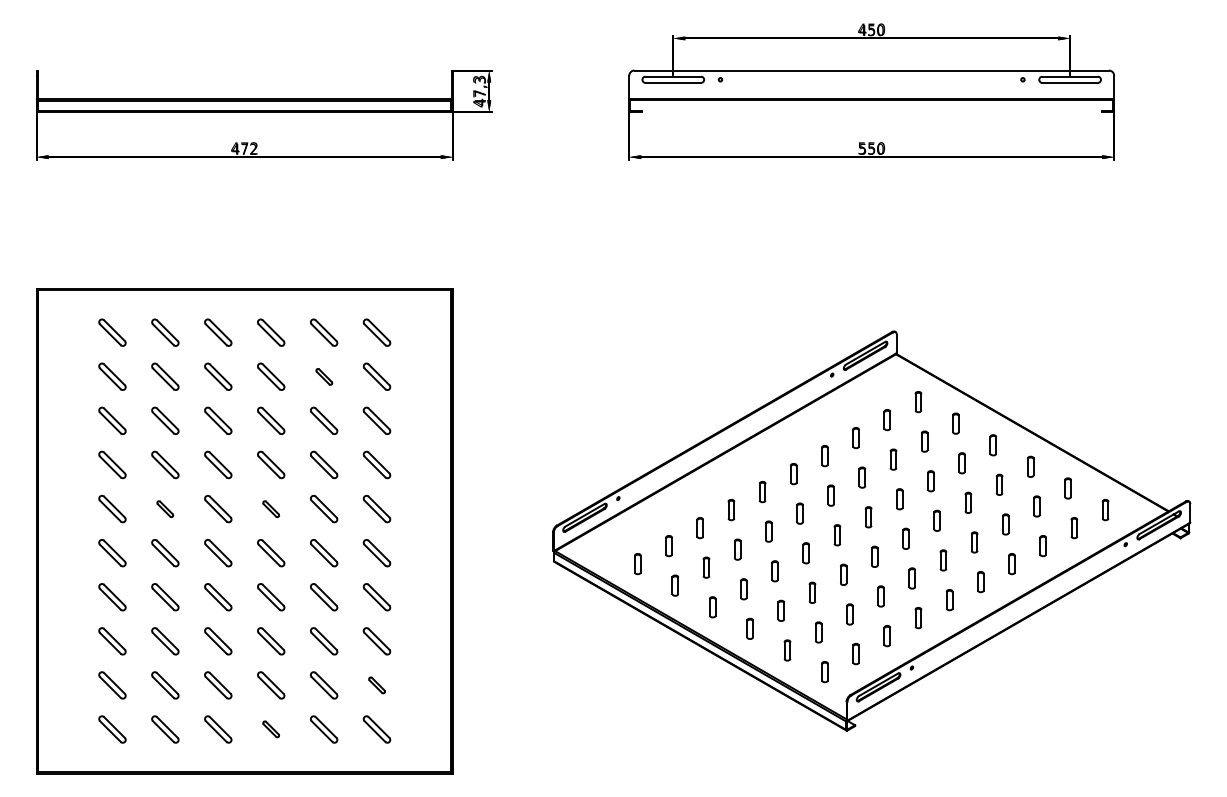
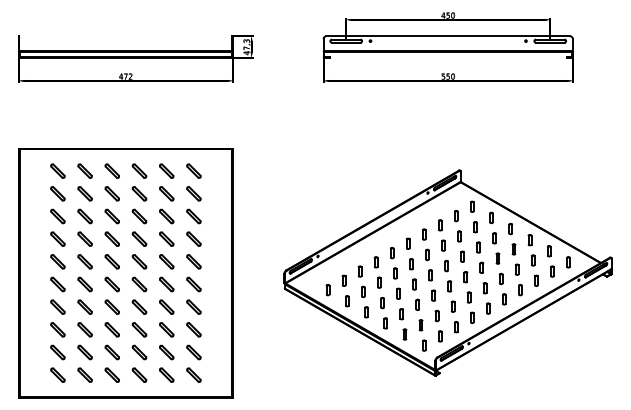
part: (323, 376) -> (166, 193), size x1.67
part: (164, 508) -> (84, 261), size x1.67
part: (271, 508) -> (139, 261), size x1.67
part: (376, 685) -> (193, 352), size x1.67
part: (271, 728) -> (139, 374), size x1.67

